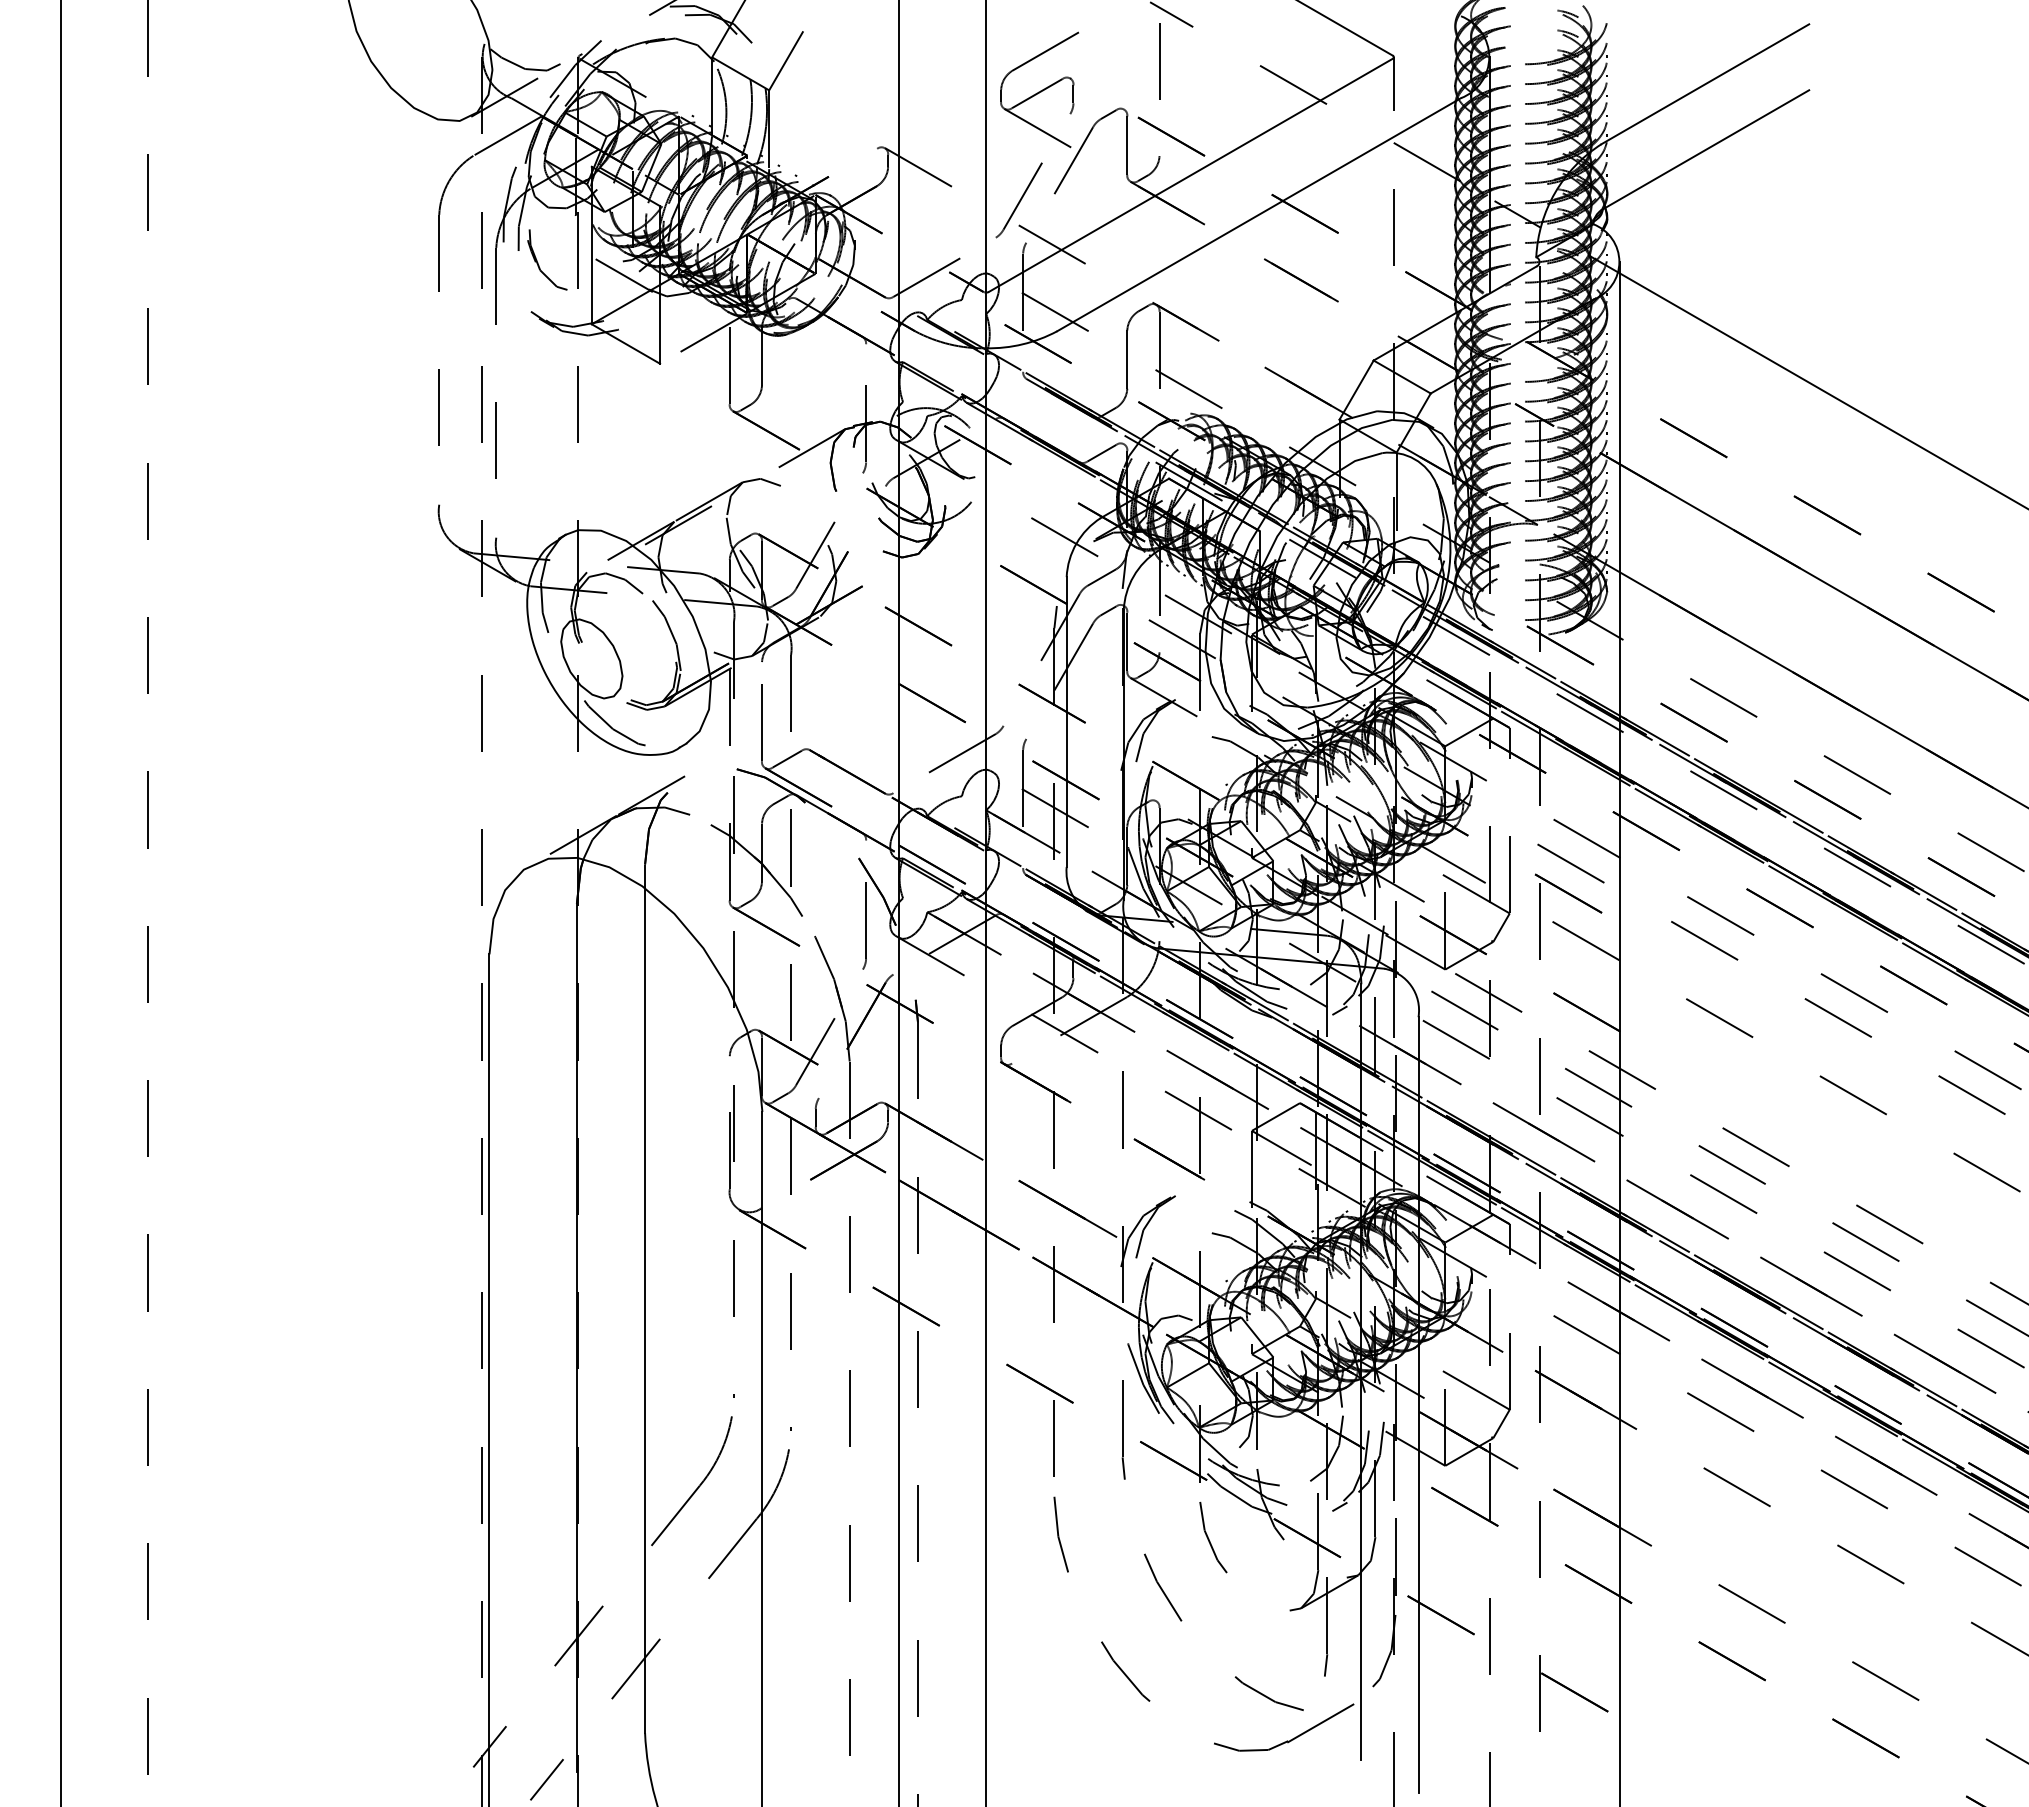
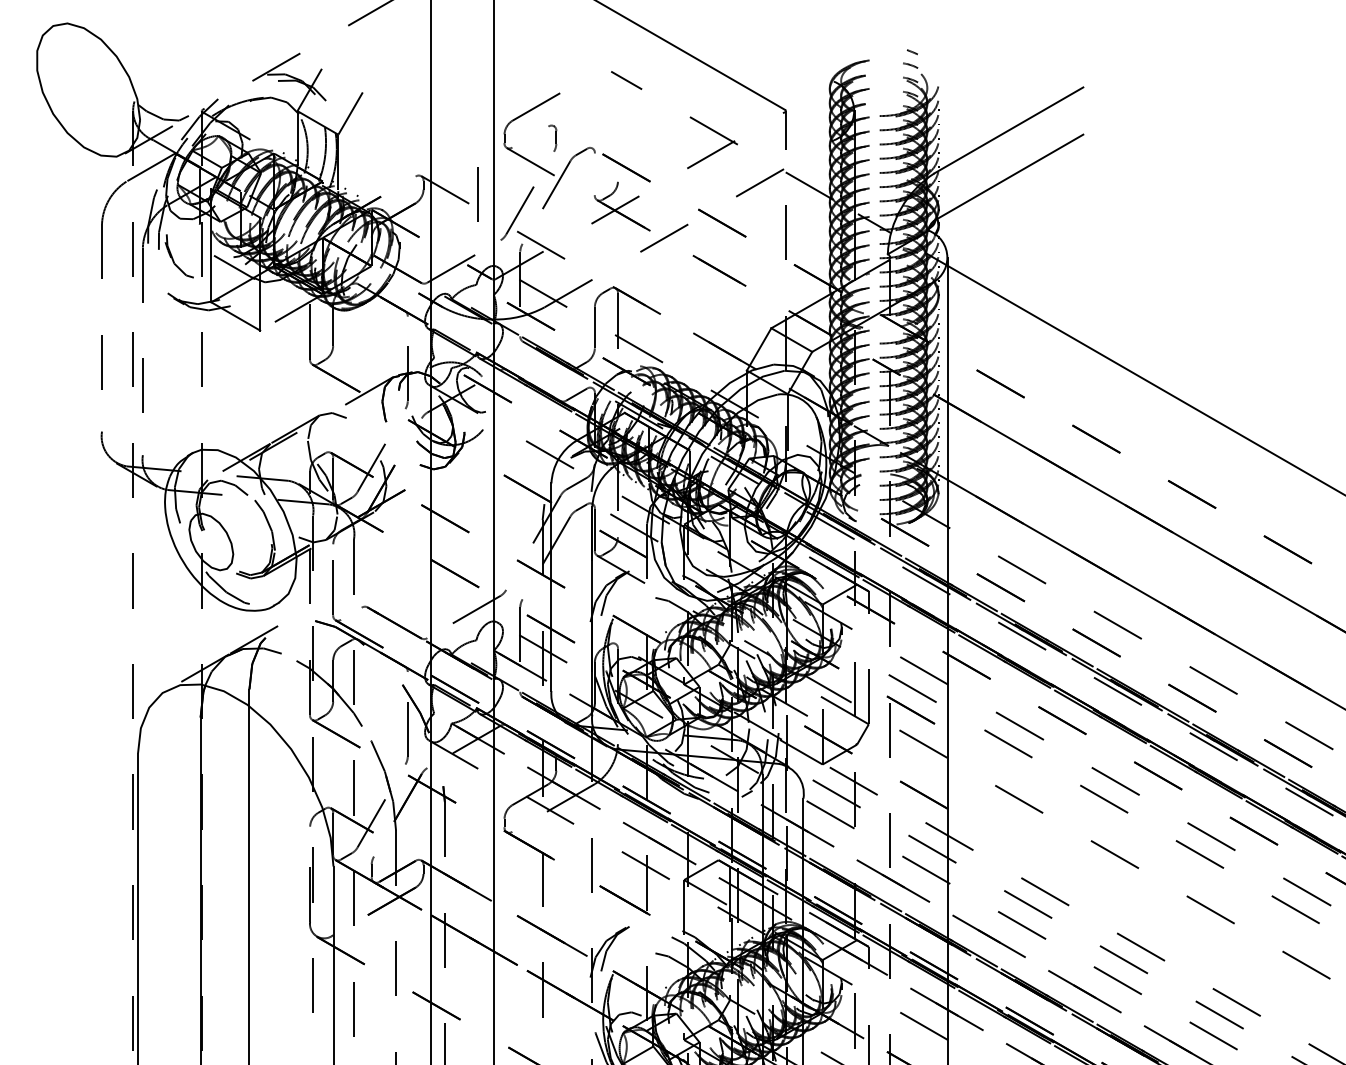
line: (1159, 61) -> (478, 194), moved
line: (1037, 93) -> (530, 136), removed
line: (1127, 145) -> (595, 174), removed
line: (1191, 175) -> (640, 195), solid -> dashed
line: (1259, 214) -> (689, 223), solid -> dashed
line: (786, 758) -> (350, 613), removed

